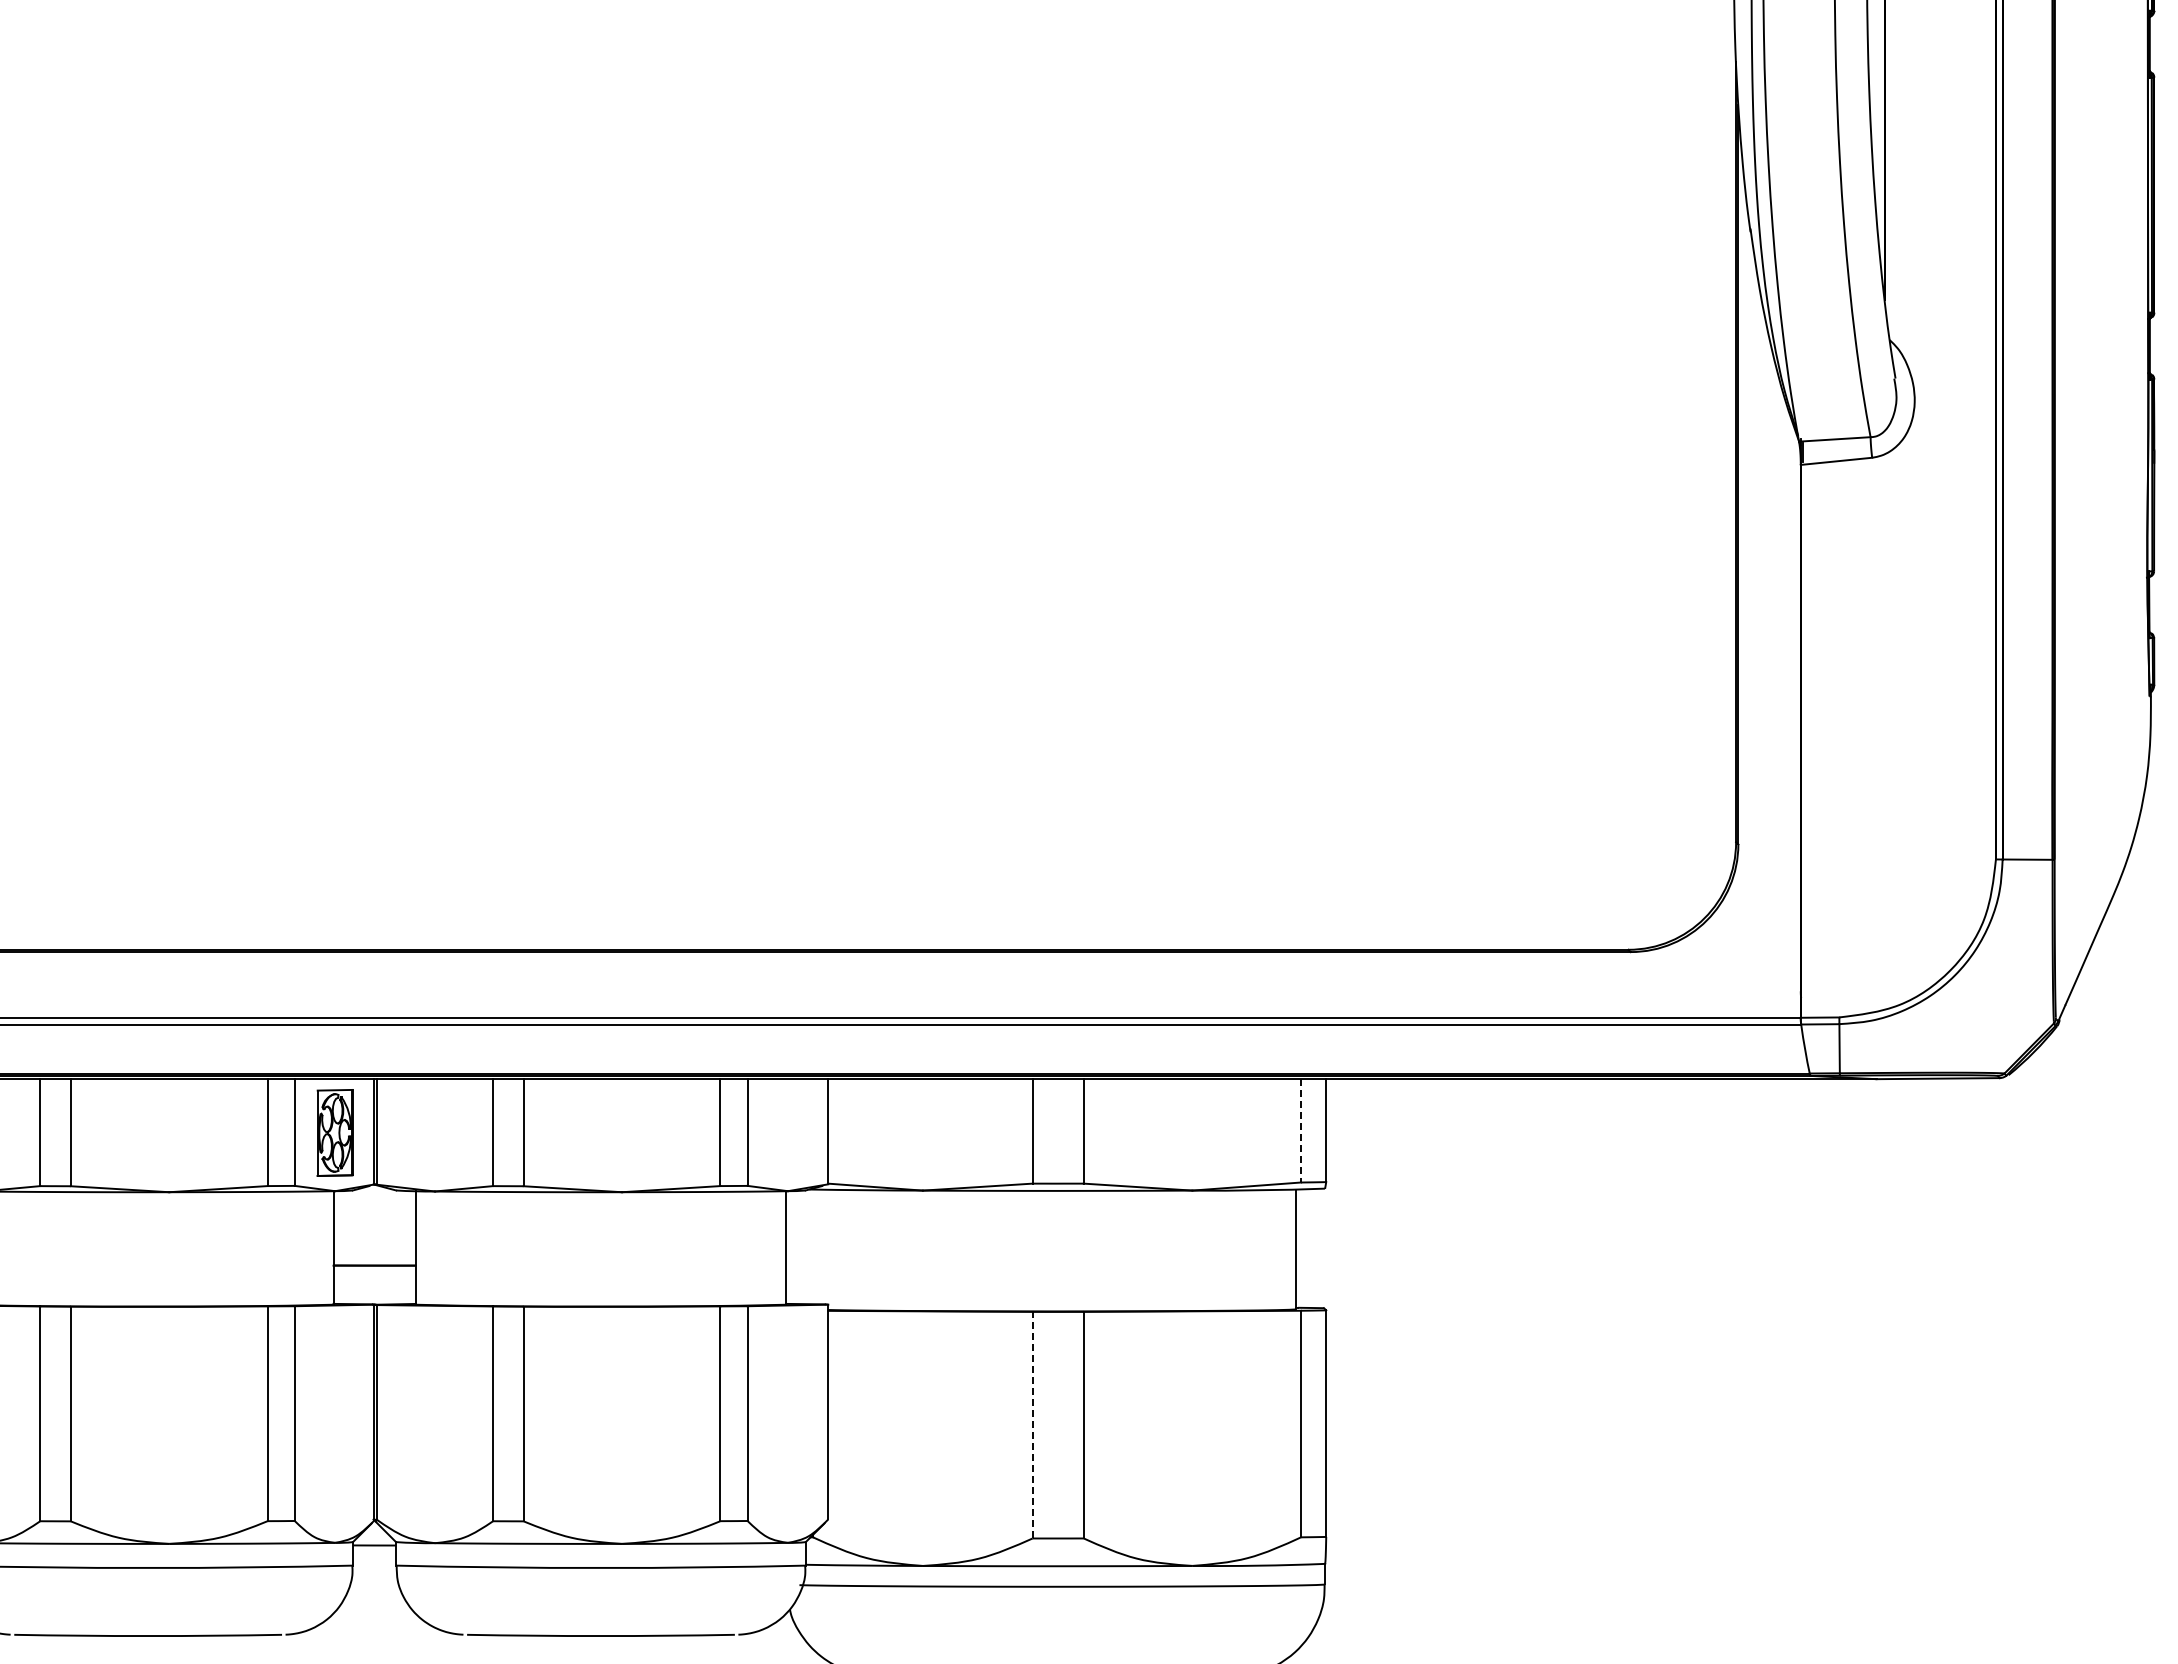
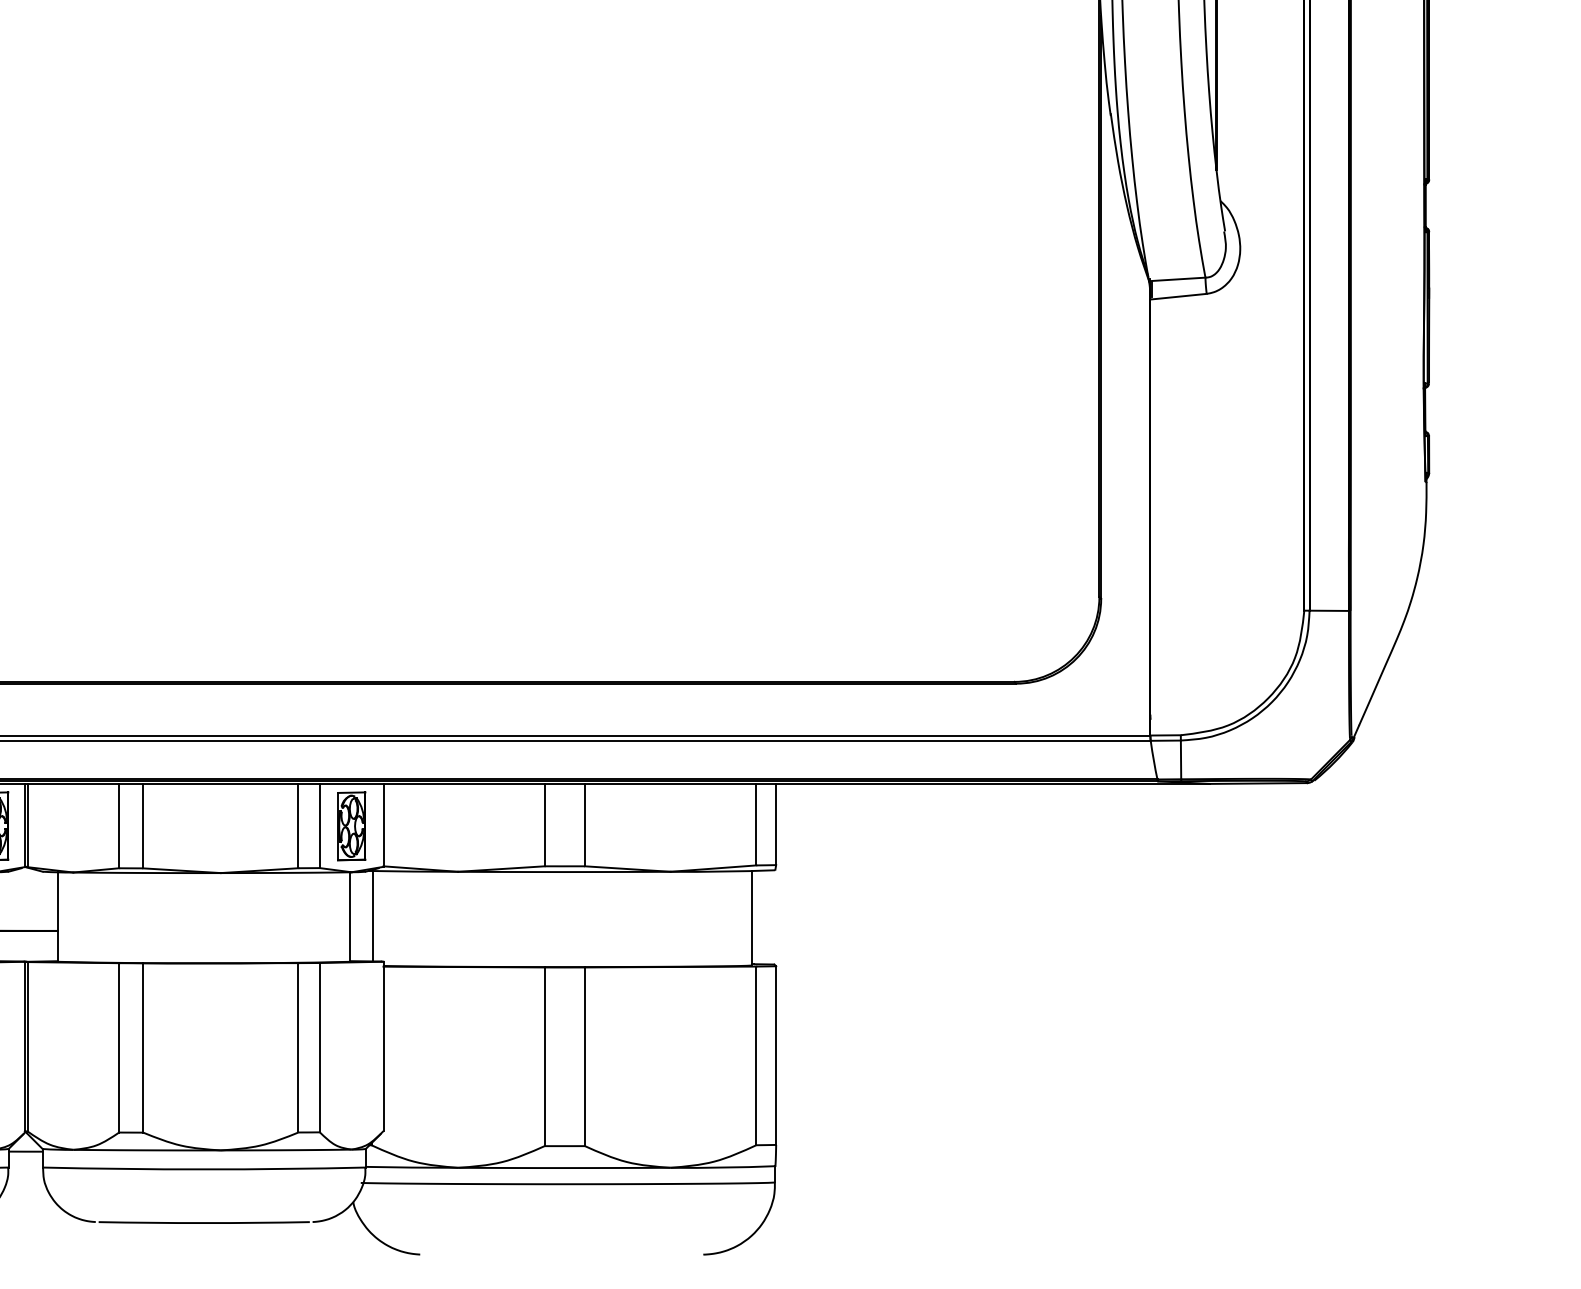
line: (1301, 1130) -> (756, 824), dashed -> solid
part: (787, 1132) -> (351, 825), added
line: (815, 1246) -> (373, 915), added
line: (1032, 1424) -> (544, 1056), dashed -> solid

